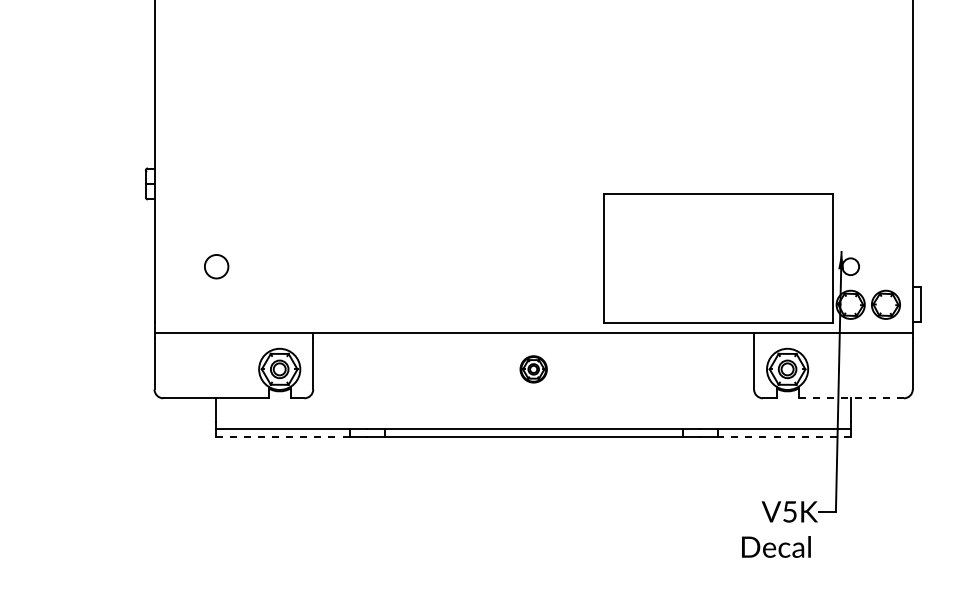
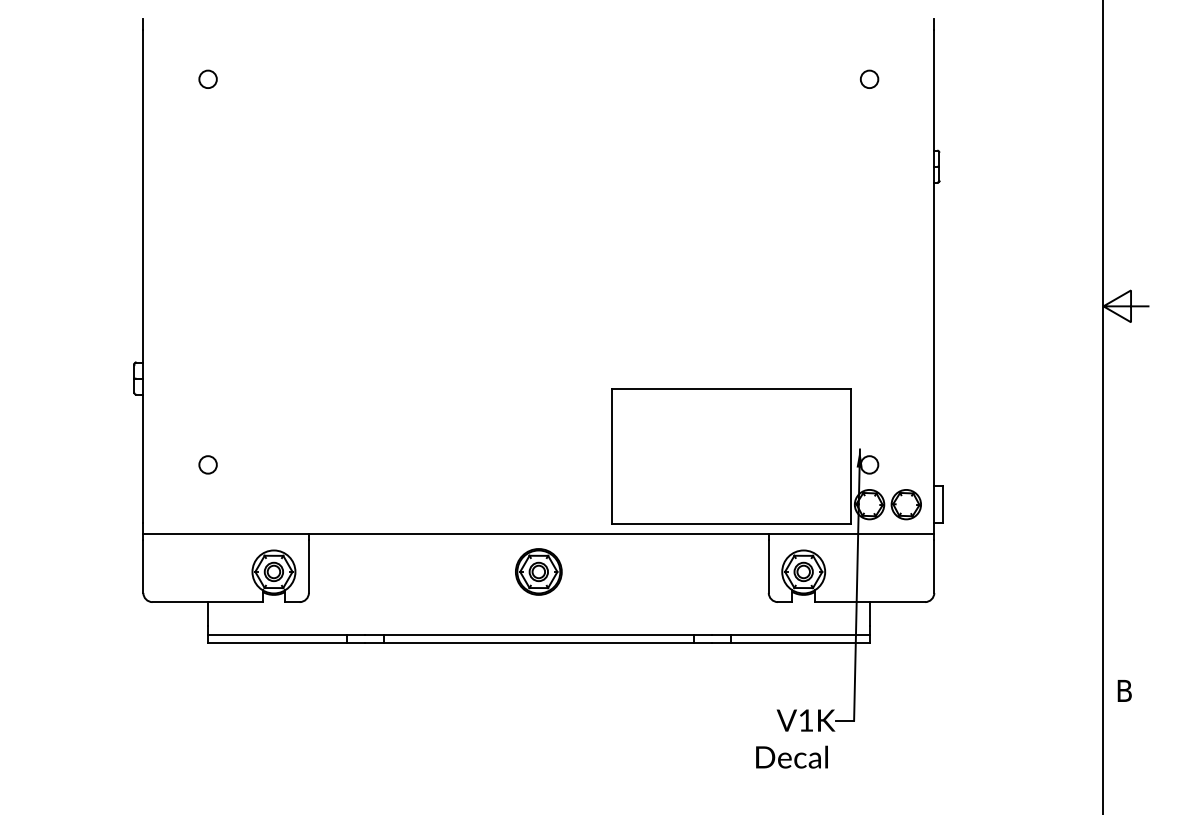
circle: (216, 266) -> (207, 464), size x0.71
part: (533, 368) -> (538, 571), size x1.67
line: (851, 398) -> (870, 602), dashed -> solid
line: (283, 437) -> (277, 642), dashed -> solid
line: (784, 437) -> (800, 642), dashed -> solid
text: (789, 511) -> (805, 720), V5K -> V1K

